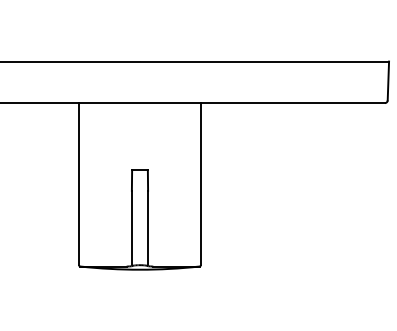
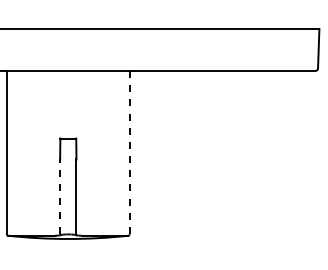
line: (200, 184) -> (129, 153), solid -> dashed
line: (131, 227) -> (59, 196), solid -> dashed

